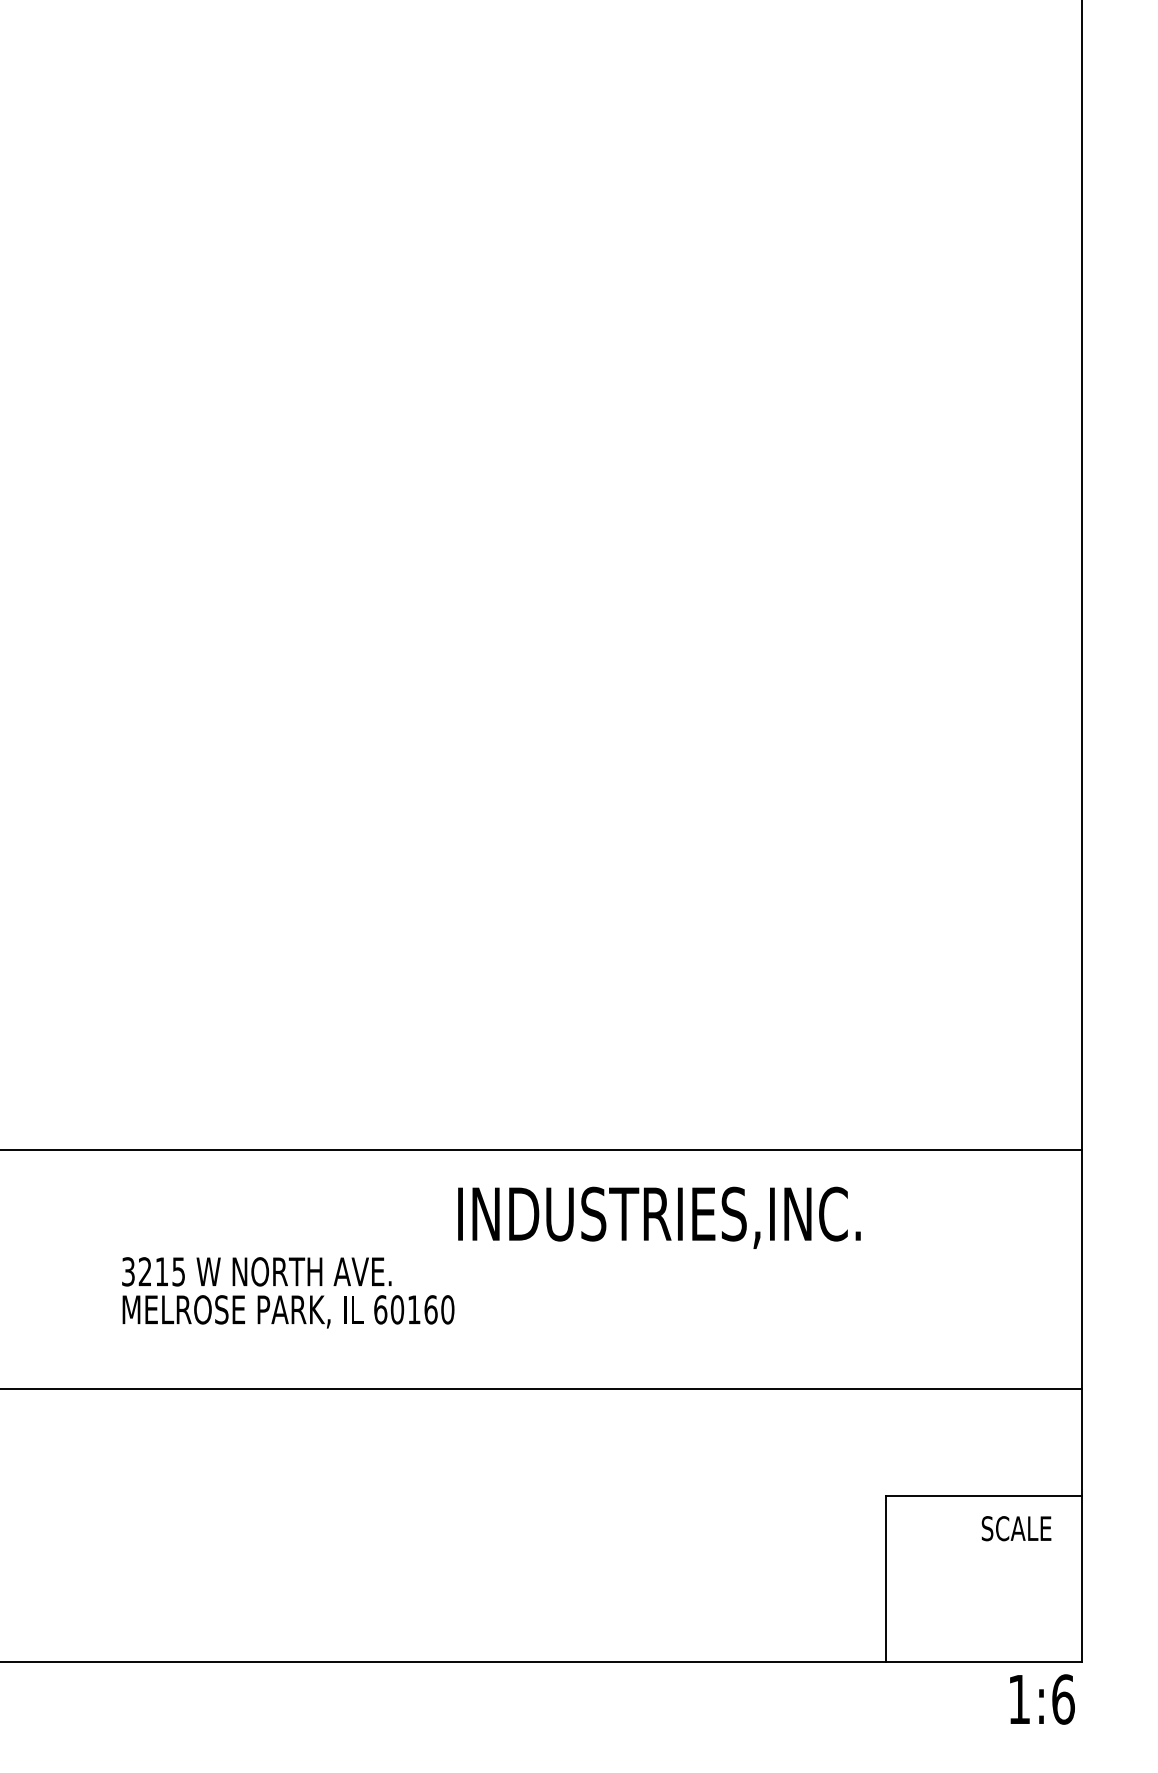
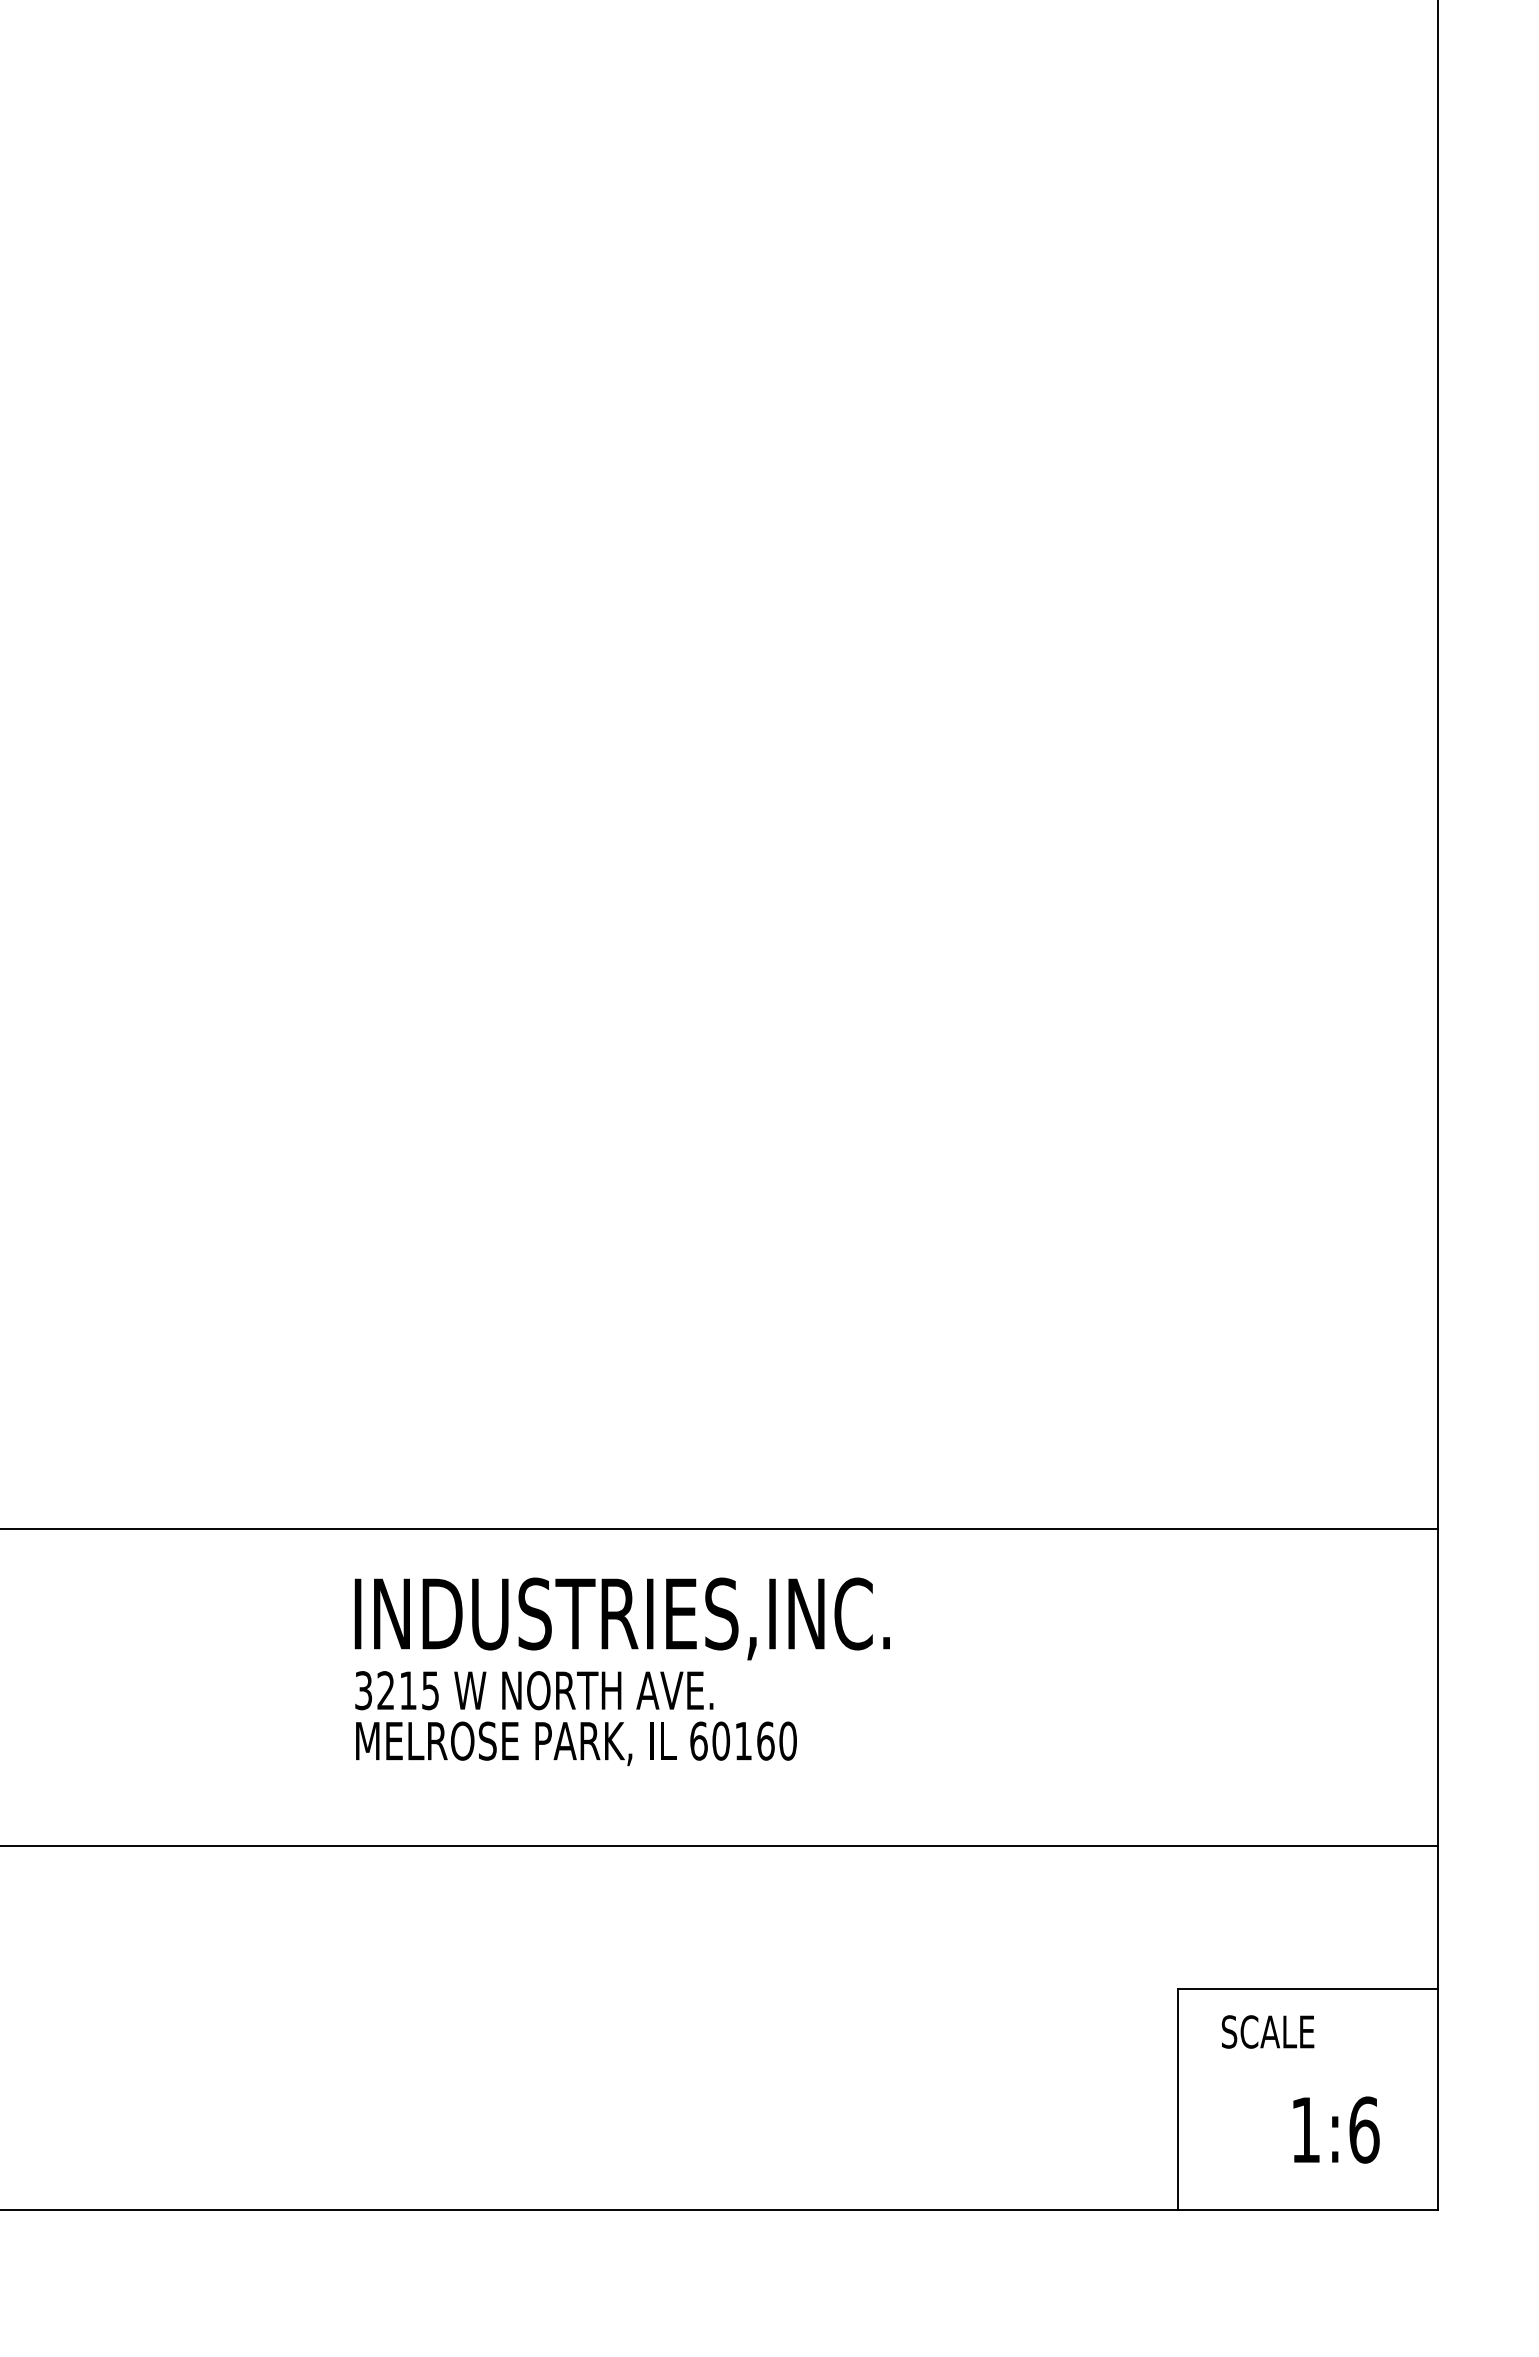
text: (658, 1217) -> (621, 1618), moved
text: (287, 1292) -> (575, 1718), moved
text: (1016, 1528) -> (1267, 2031), moved
text: (1042, 1699) -> (1336, 2129), moved

